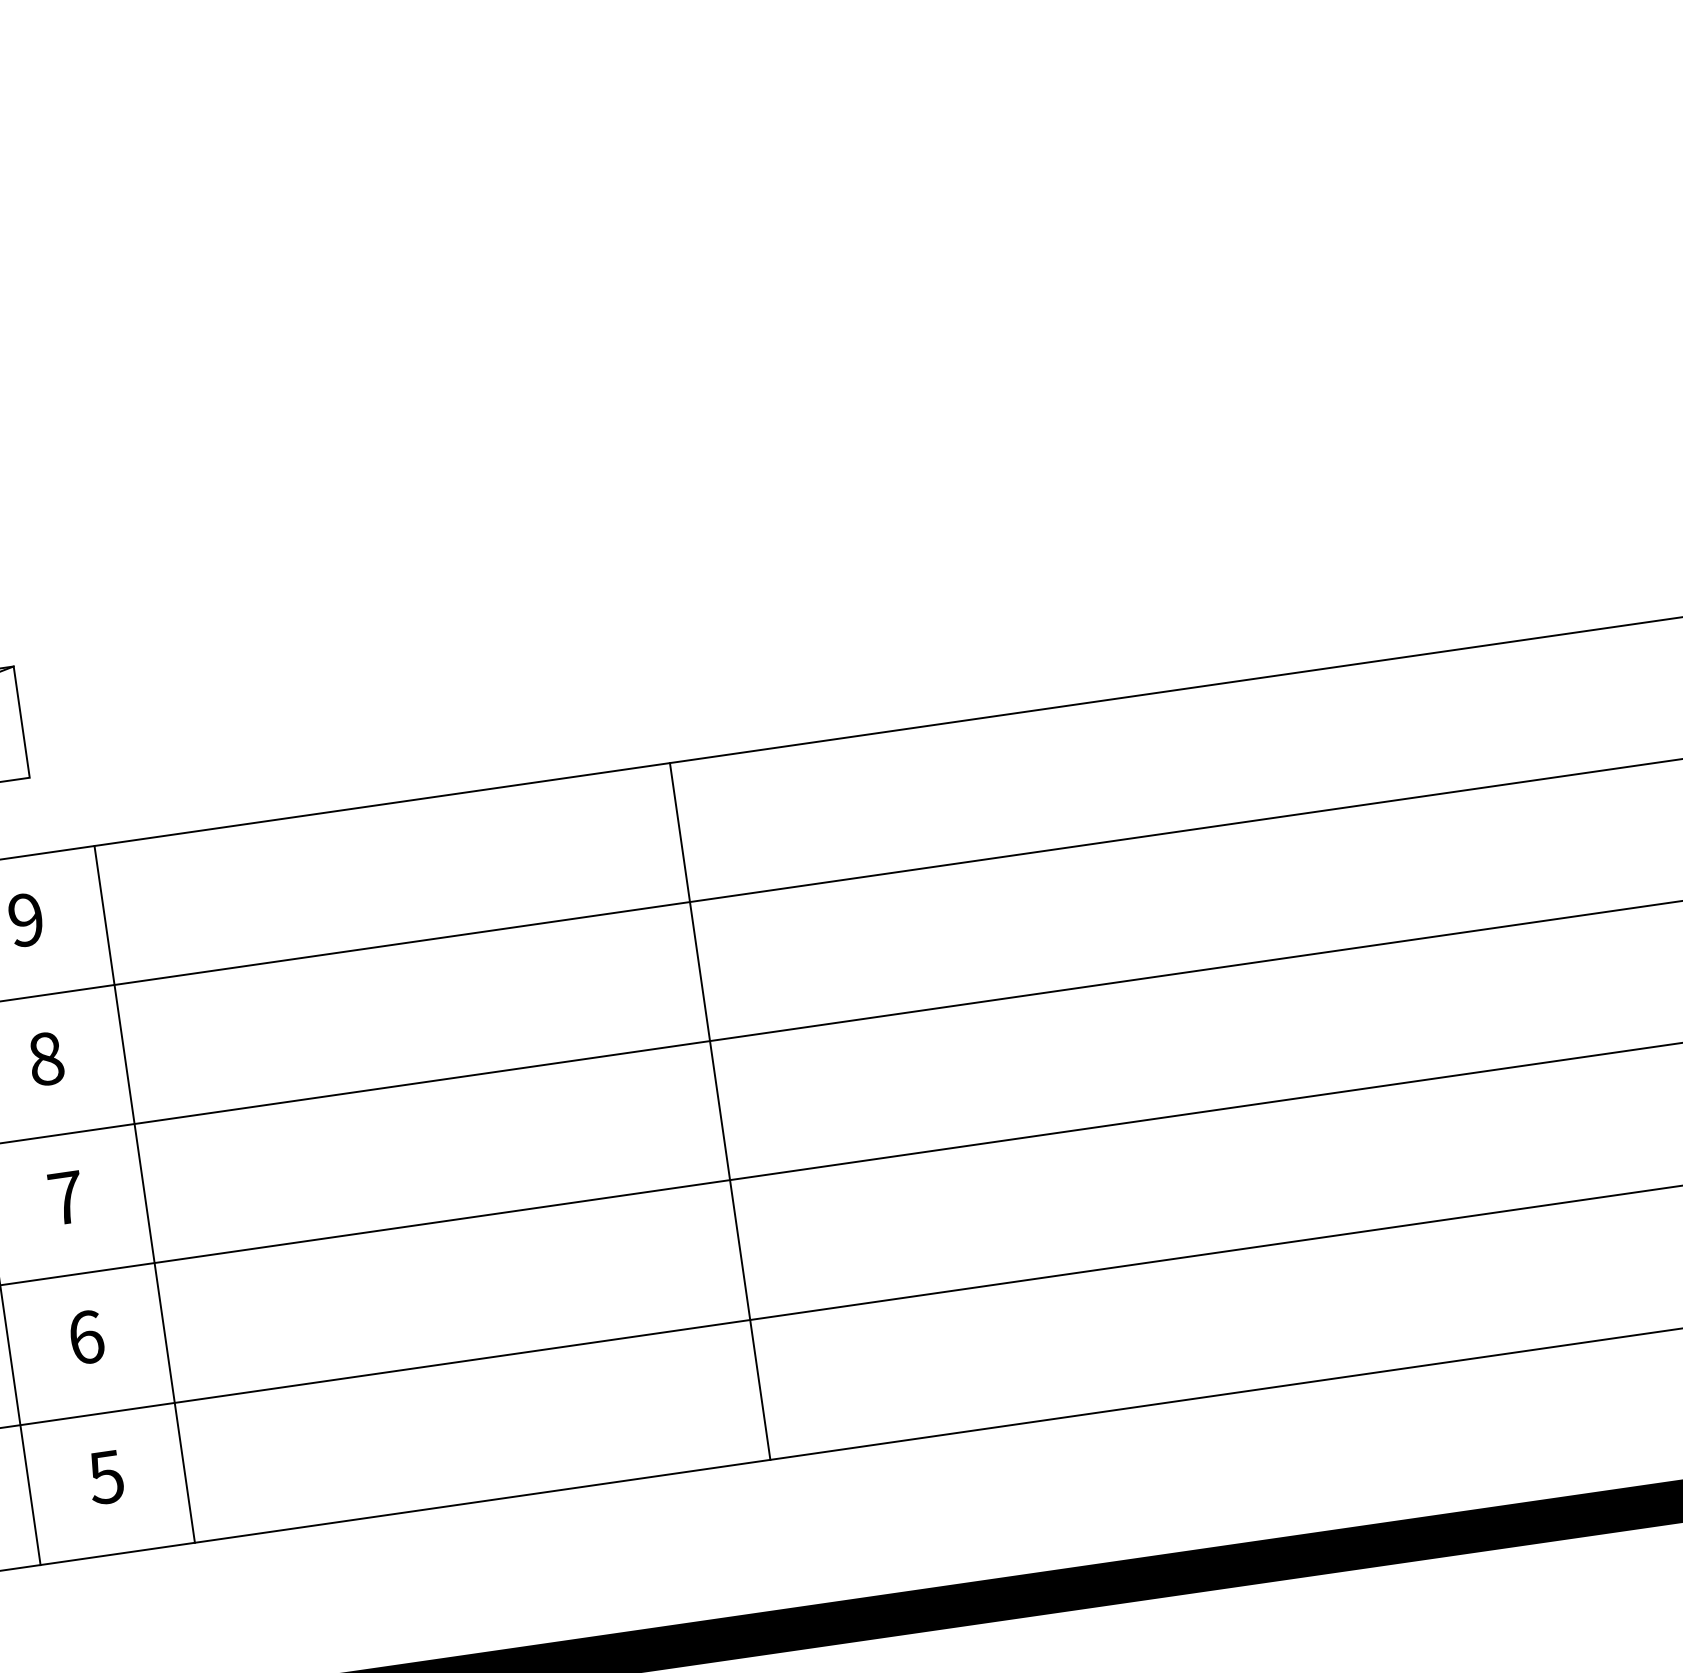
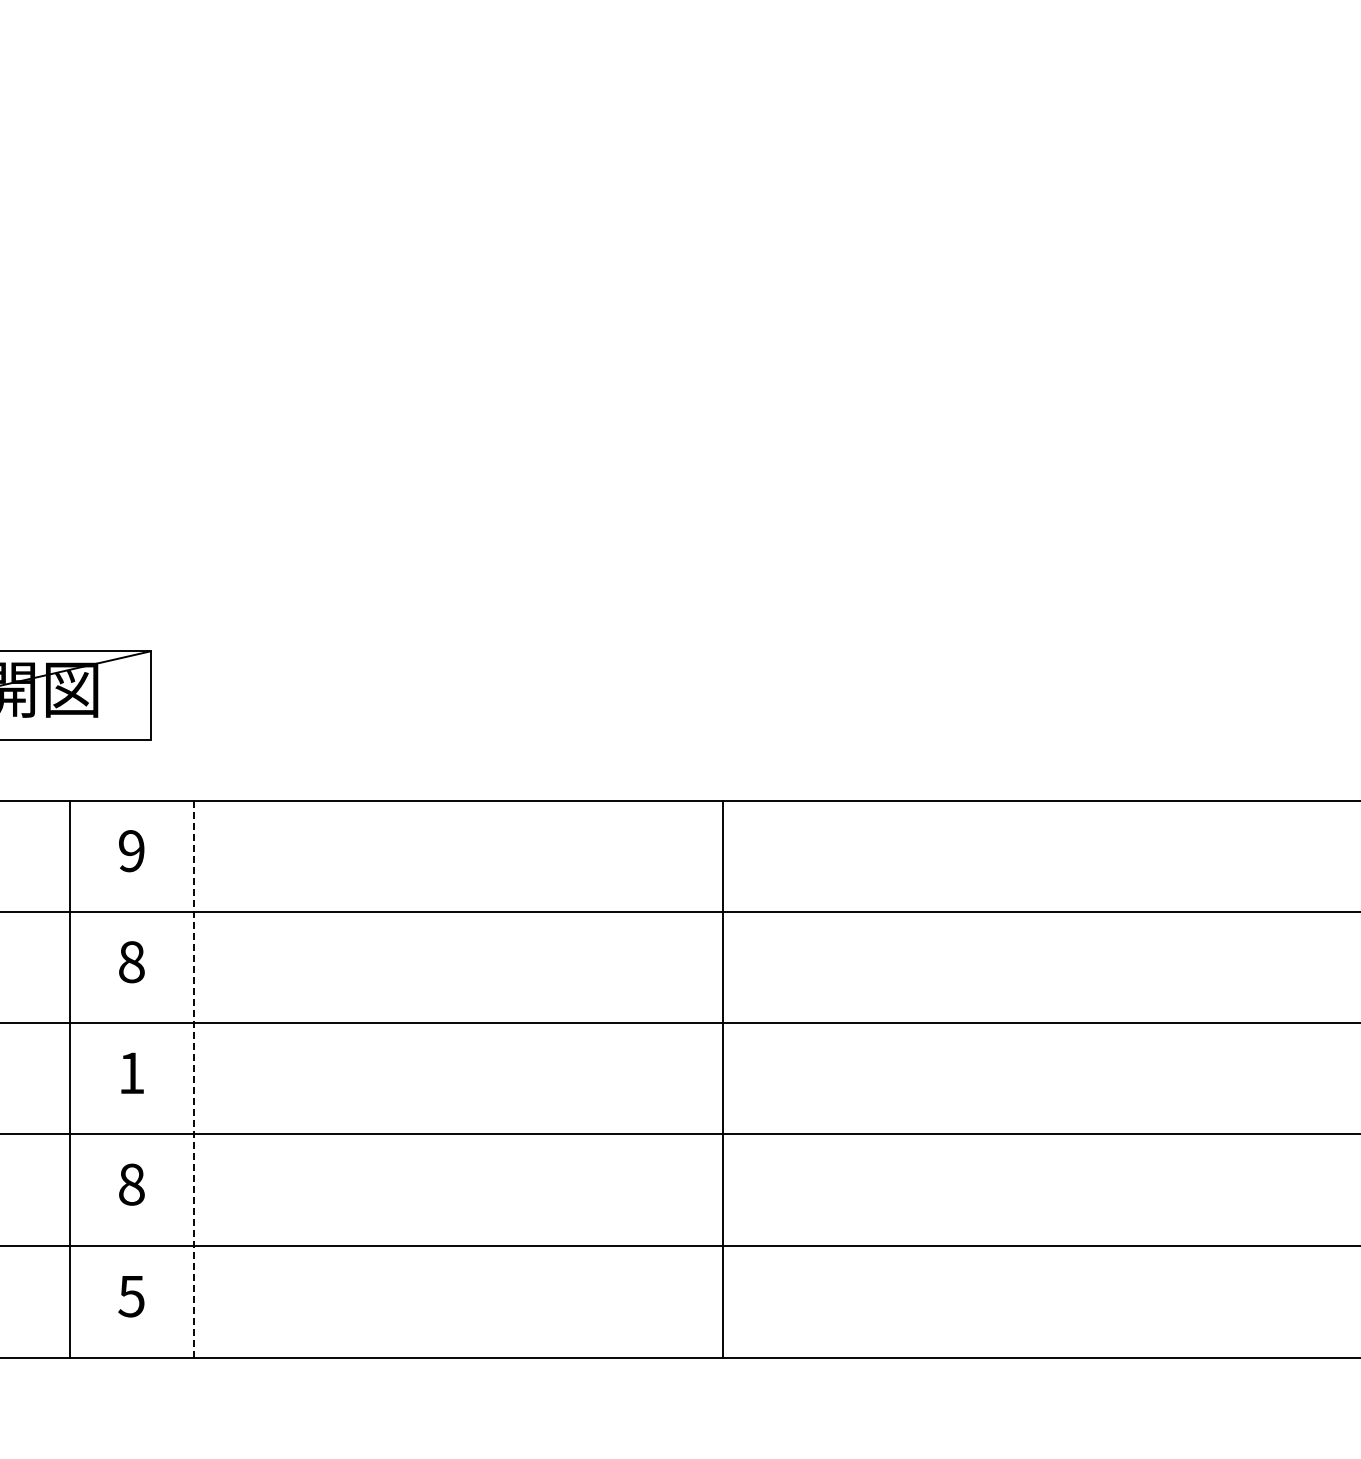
line: (720, 1110) -> (723, 1078), moved
line: (144, 1194) -> (193, 1079), solid -> dashed
text: (65, 1197) -> (131, 1072), 7 -> 1
text: (85, 1337) -> (131, 1184), 6 -> 8

